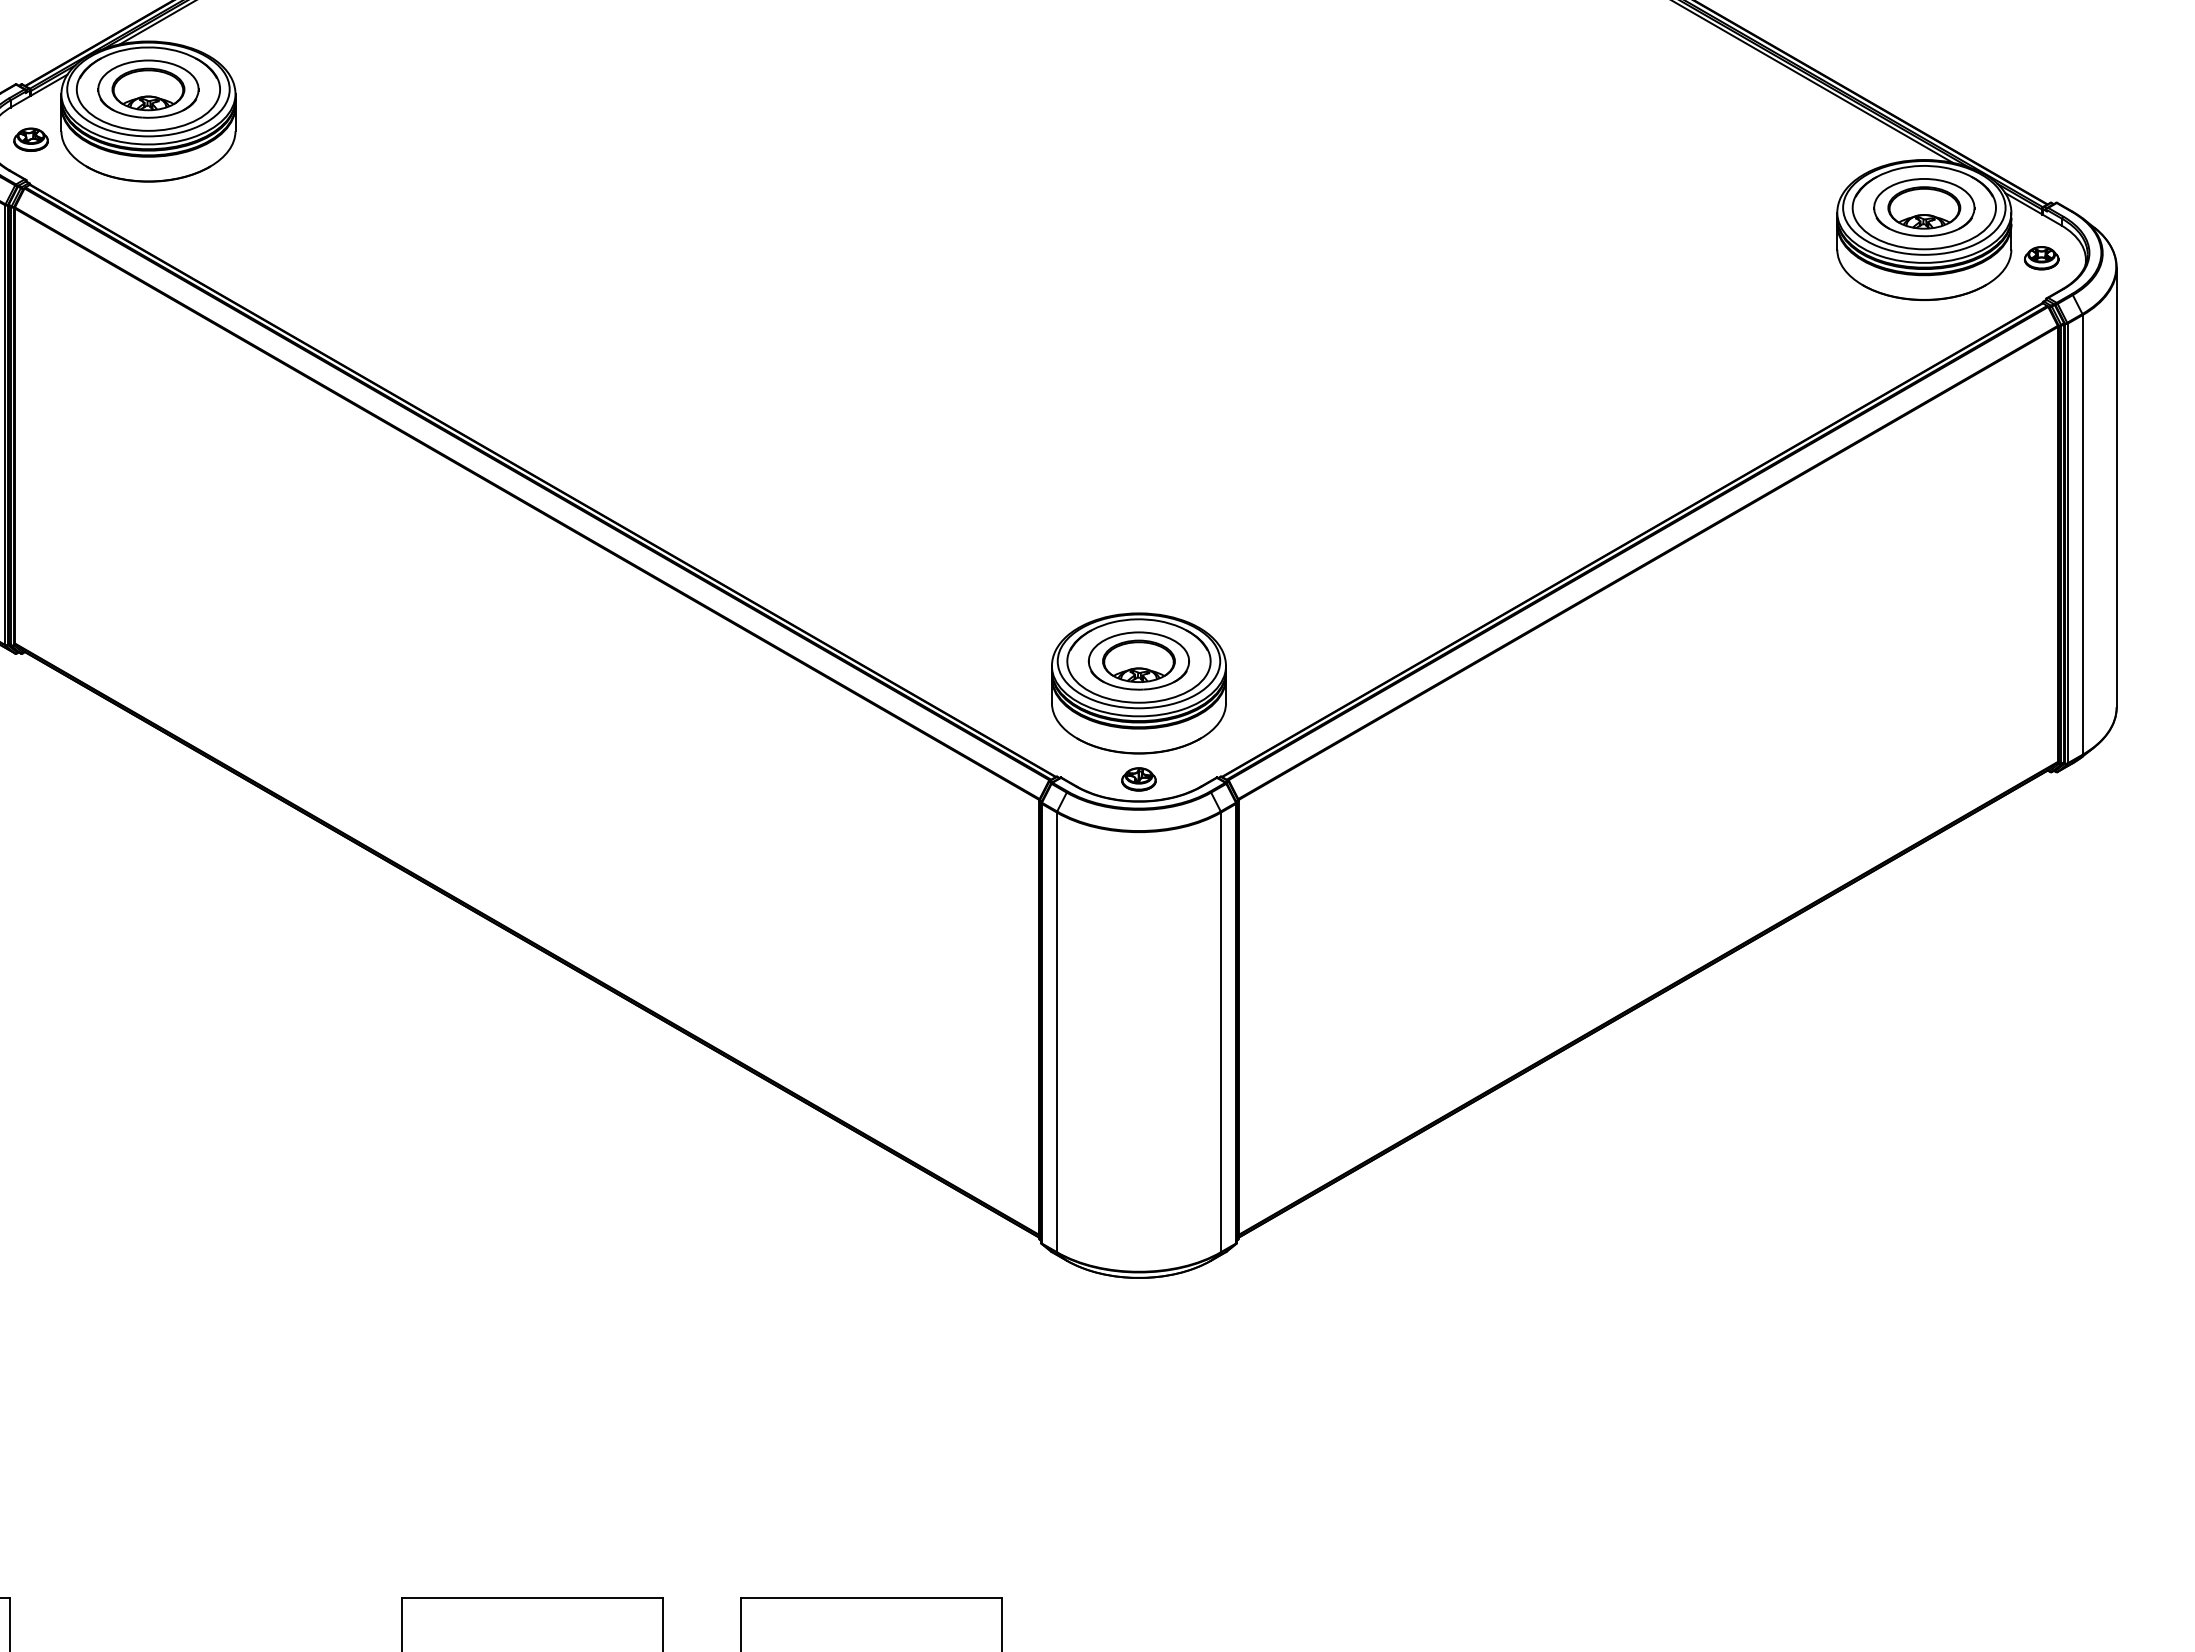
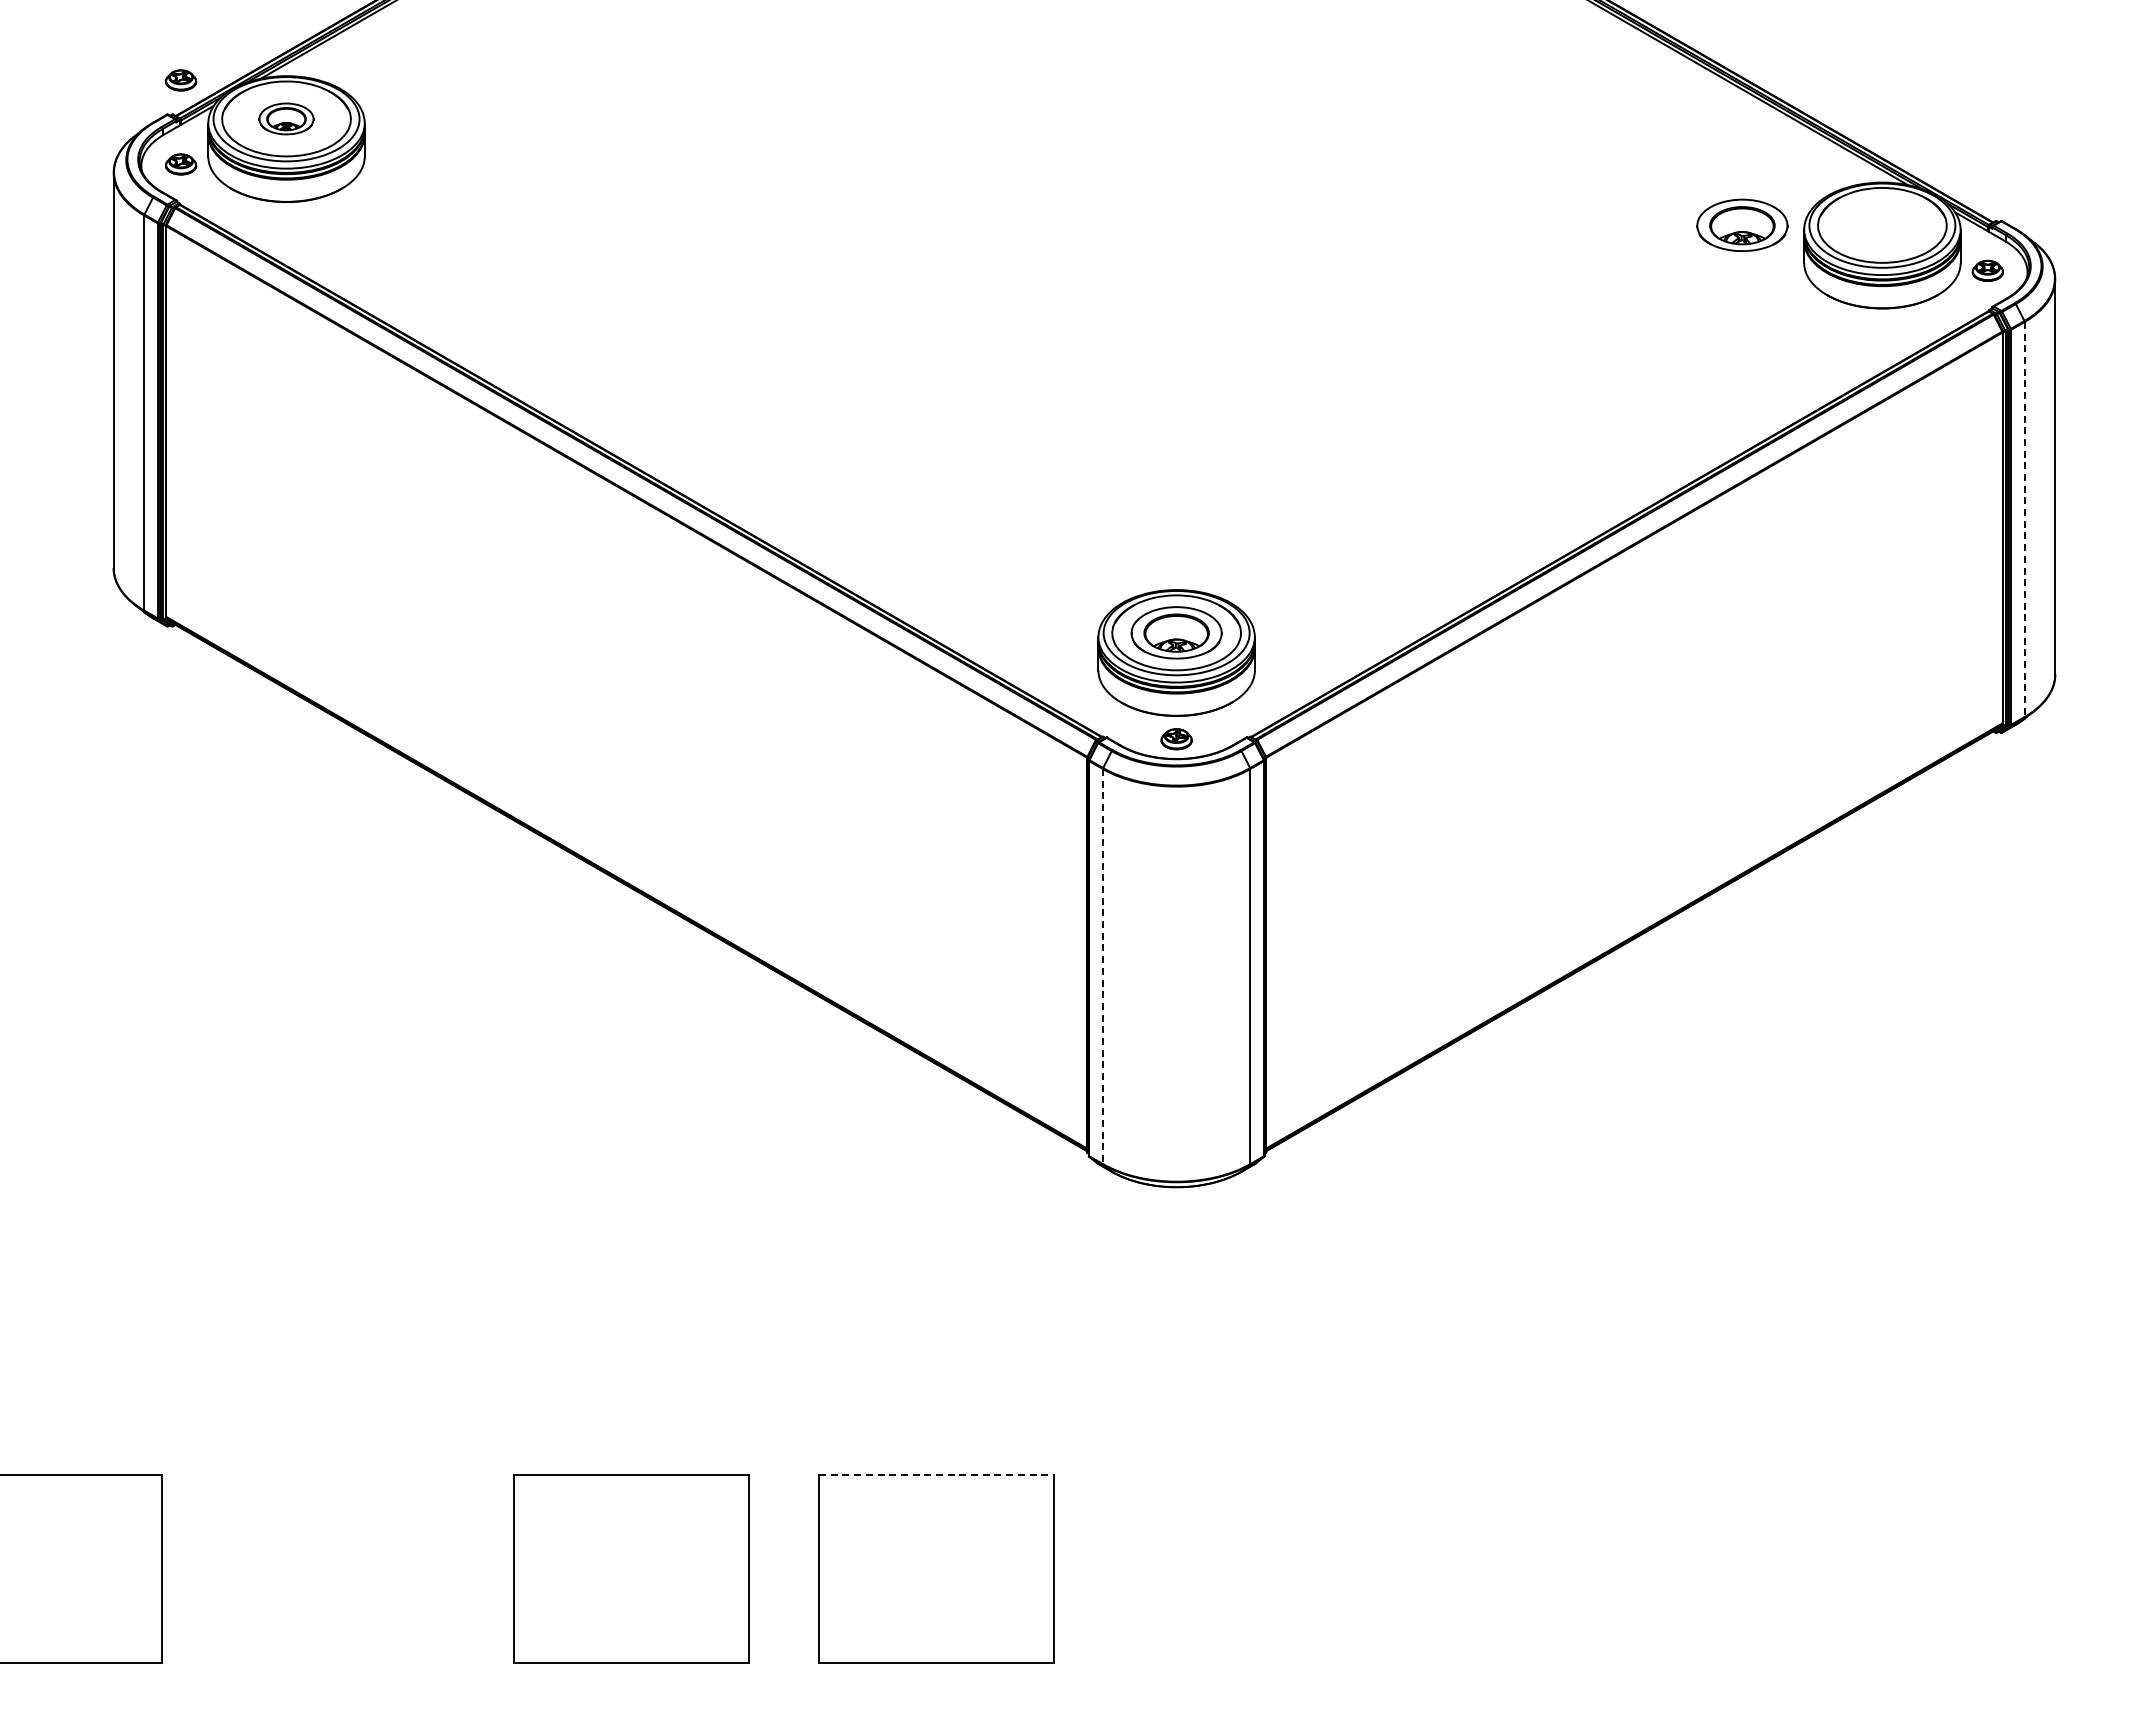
part: (31, 46) -> (181, 80), added
part: (148, 88) -> (286, 118), size x0.6
part: (1924, 206) -> (1742, 224), moved
line: (2082, 534) -> (2024, 519), solid -> dashed
line: (1056, 1032) -> (1102, 966), solid -> dashed
line: (871, 1597) -> (936, 1474), solid -> dashed

